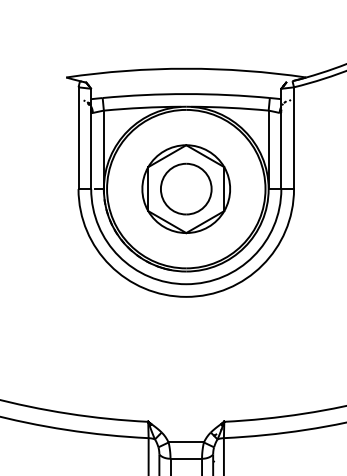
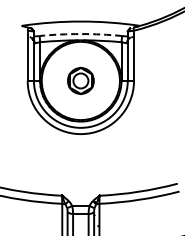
arc: (185, 94) -> (80, 34), solid -> dashed
part: (185, 188) -> (80, 80), size x0.6

